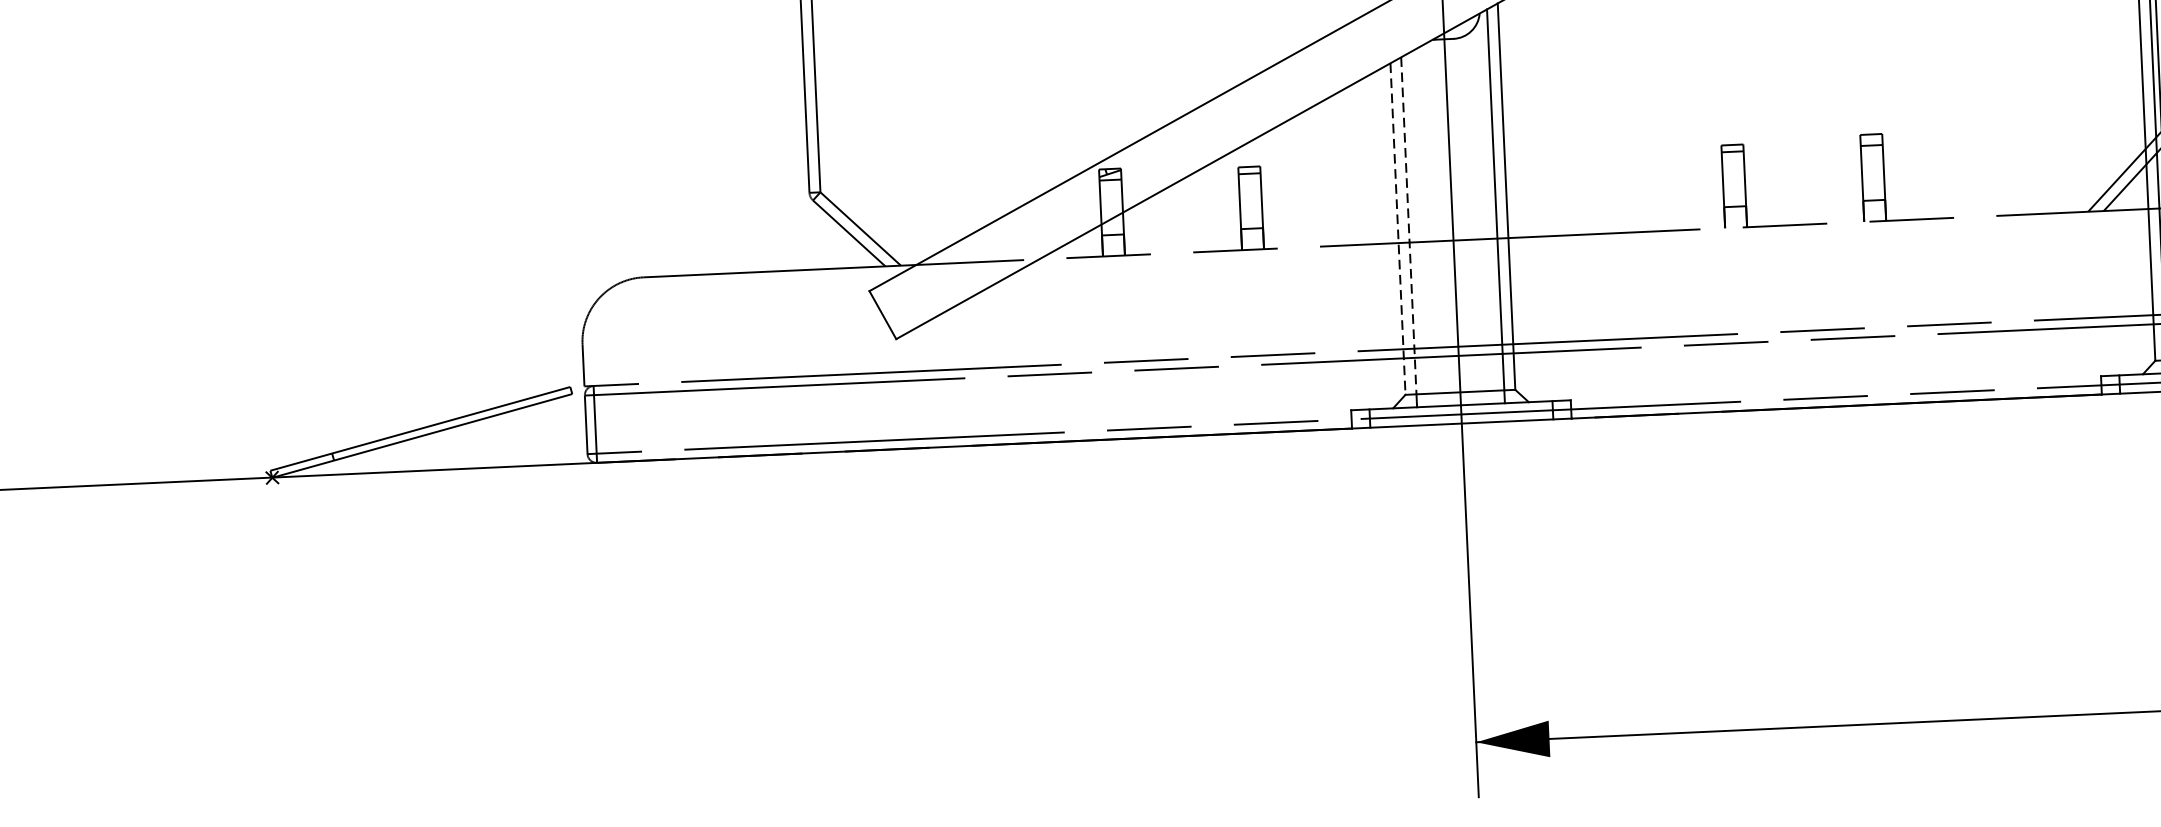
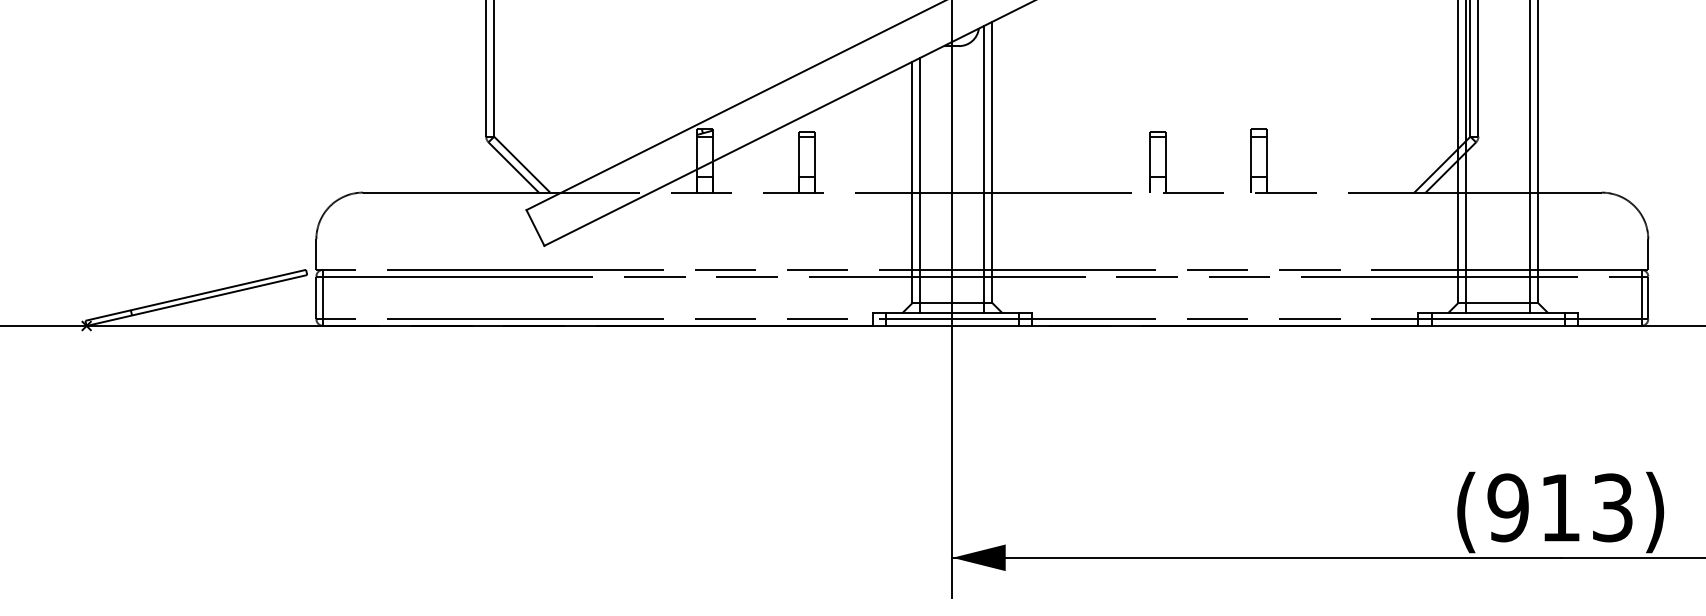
line: (1408, 225) -> (920, 180), dashed -> solid
line: (1398, 229) -> (912, 182), dashed -> solid

